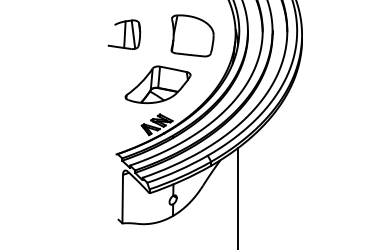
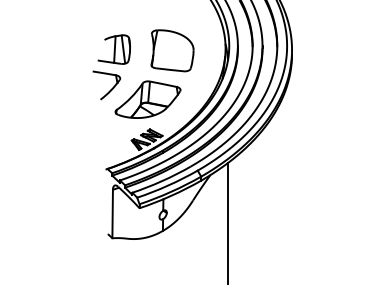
part: (192, 35) -> (172, 50), moved
part: (116, 70) -> (106, 85), added

